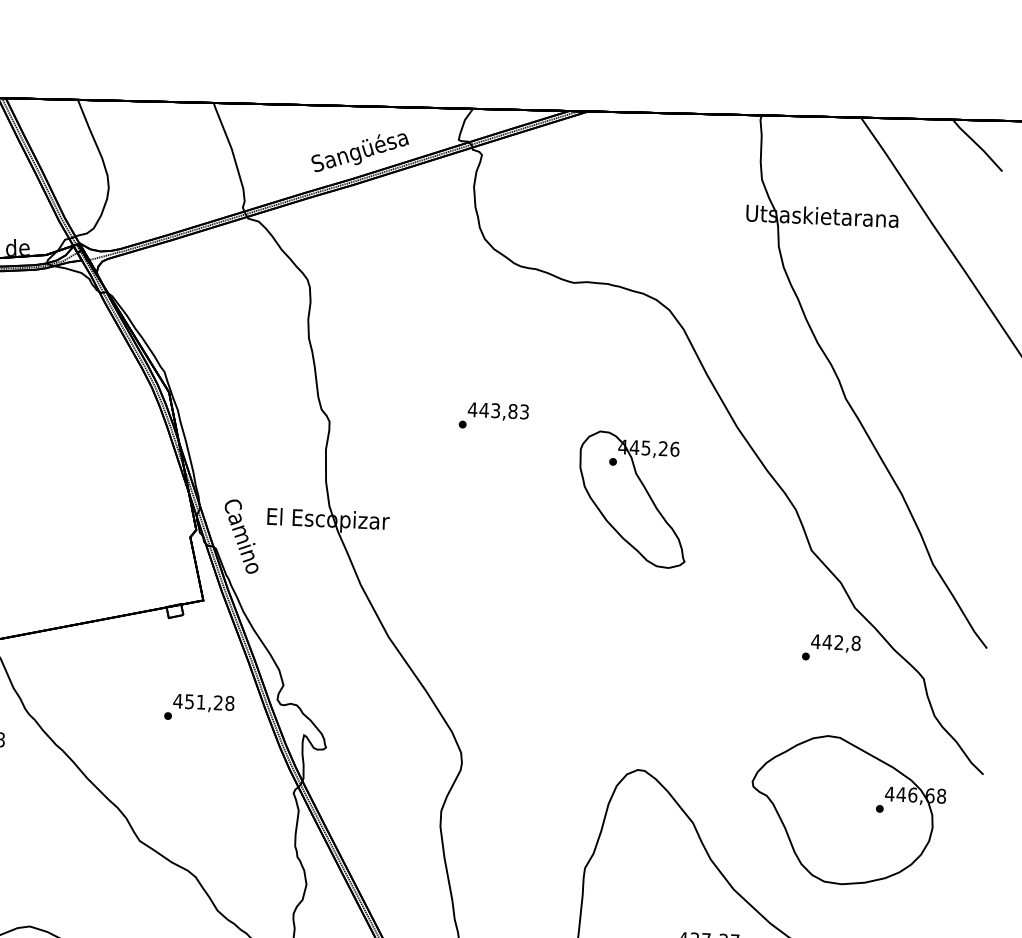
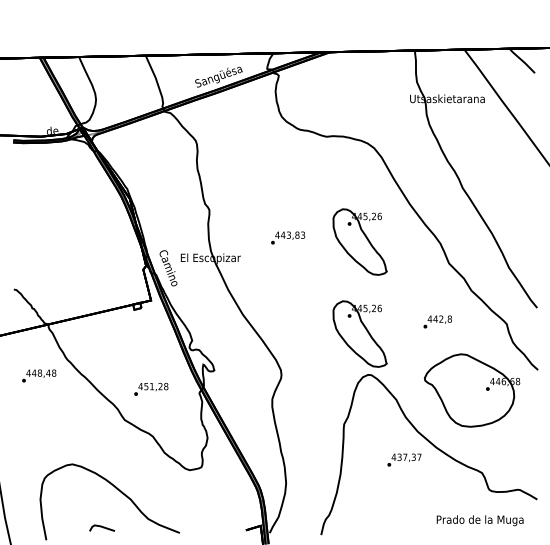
text: (494, 415) -> (288, 237), moved
text: (830, 647) -> (437, 321), moved
part: (623, 685) -> (359, 333), added
text: (199, 708) -> (151, 389), moved

